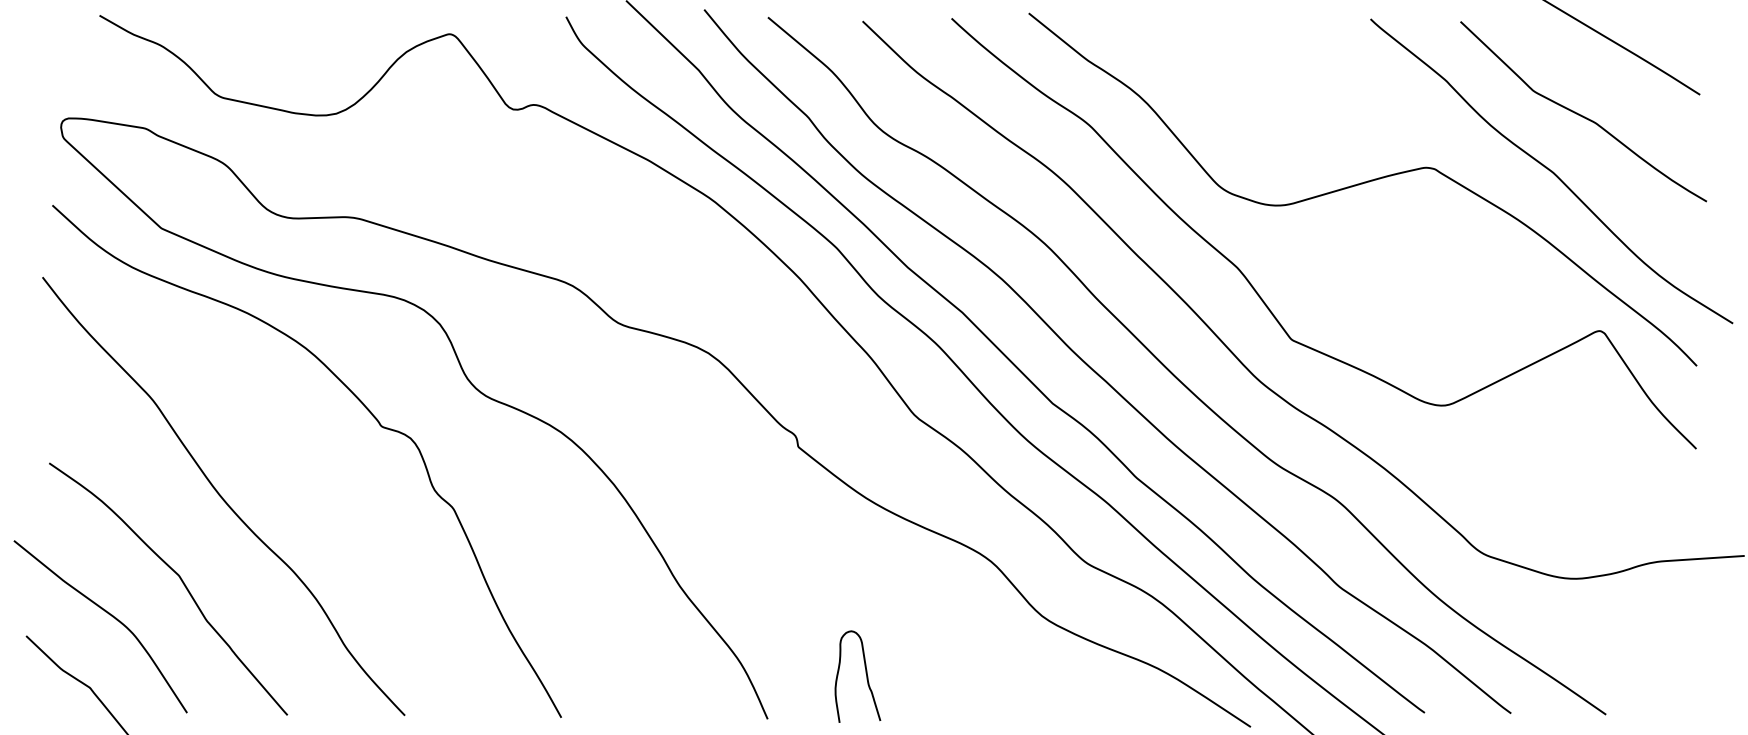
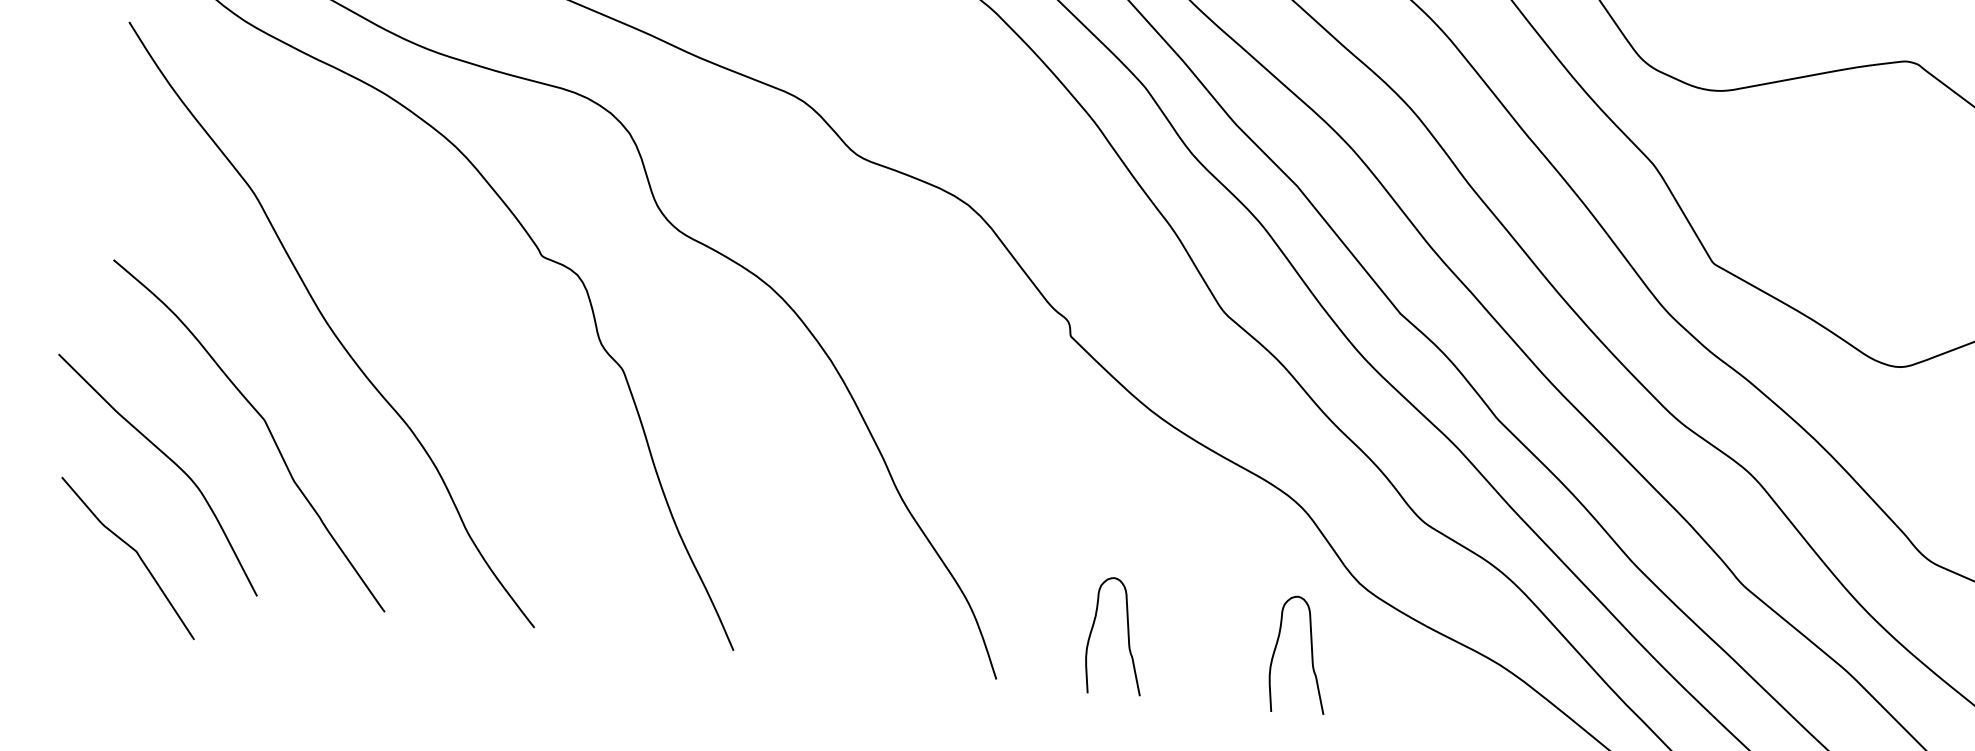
curve: (1009, 673) -> (1310, 652), added

